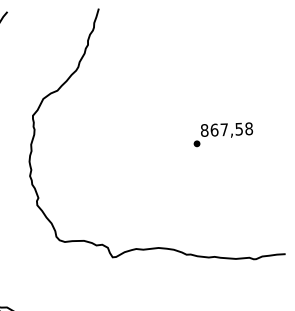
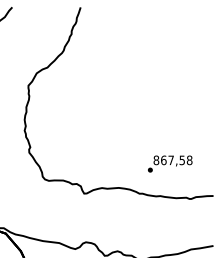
text: (223, 133) -> (170, 163), moved

